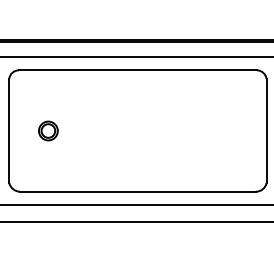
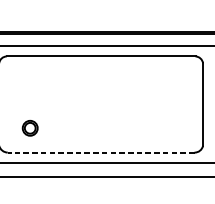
part: (48, 130) -> (30, 127), moved
line: (137, 191) -> (100, 152), solid -> dashed

